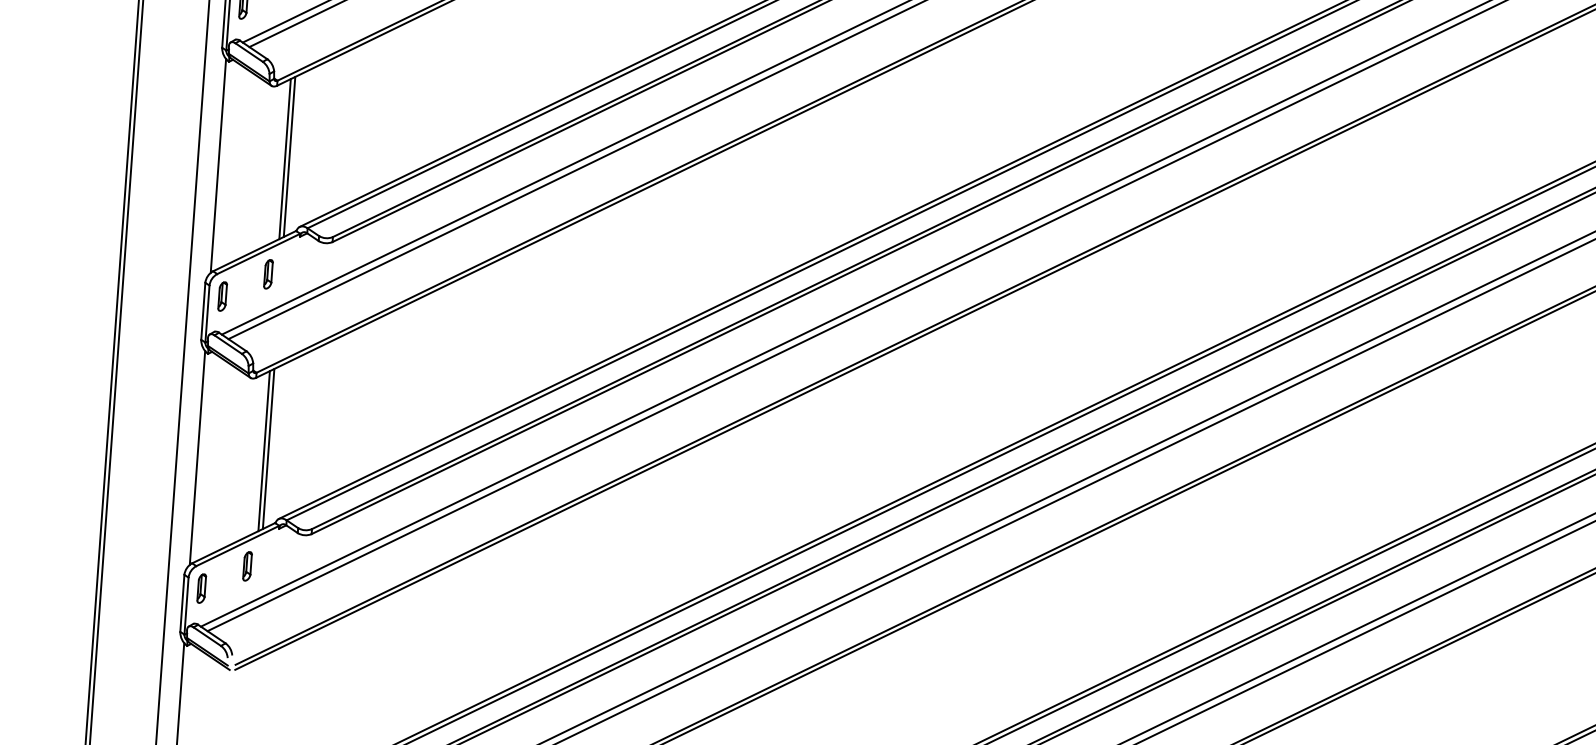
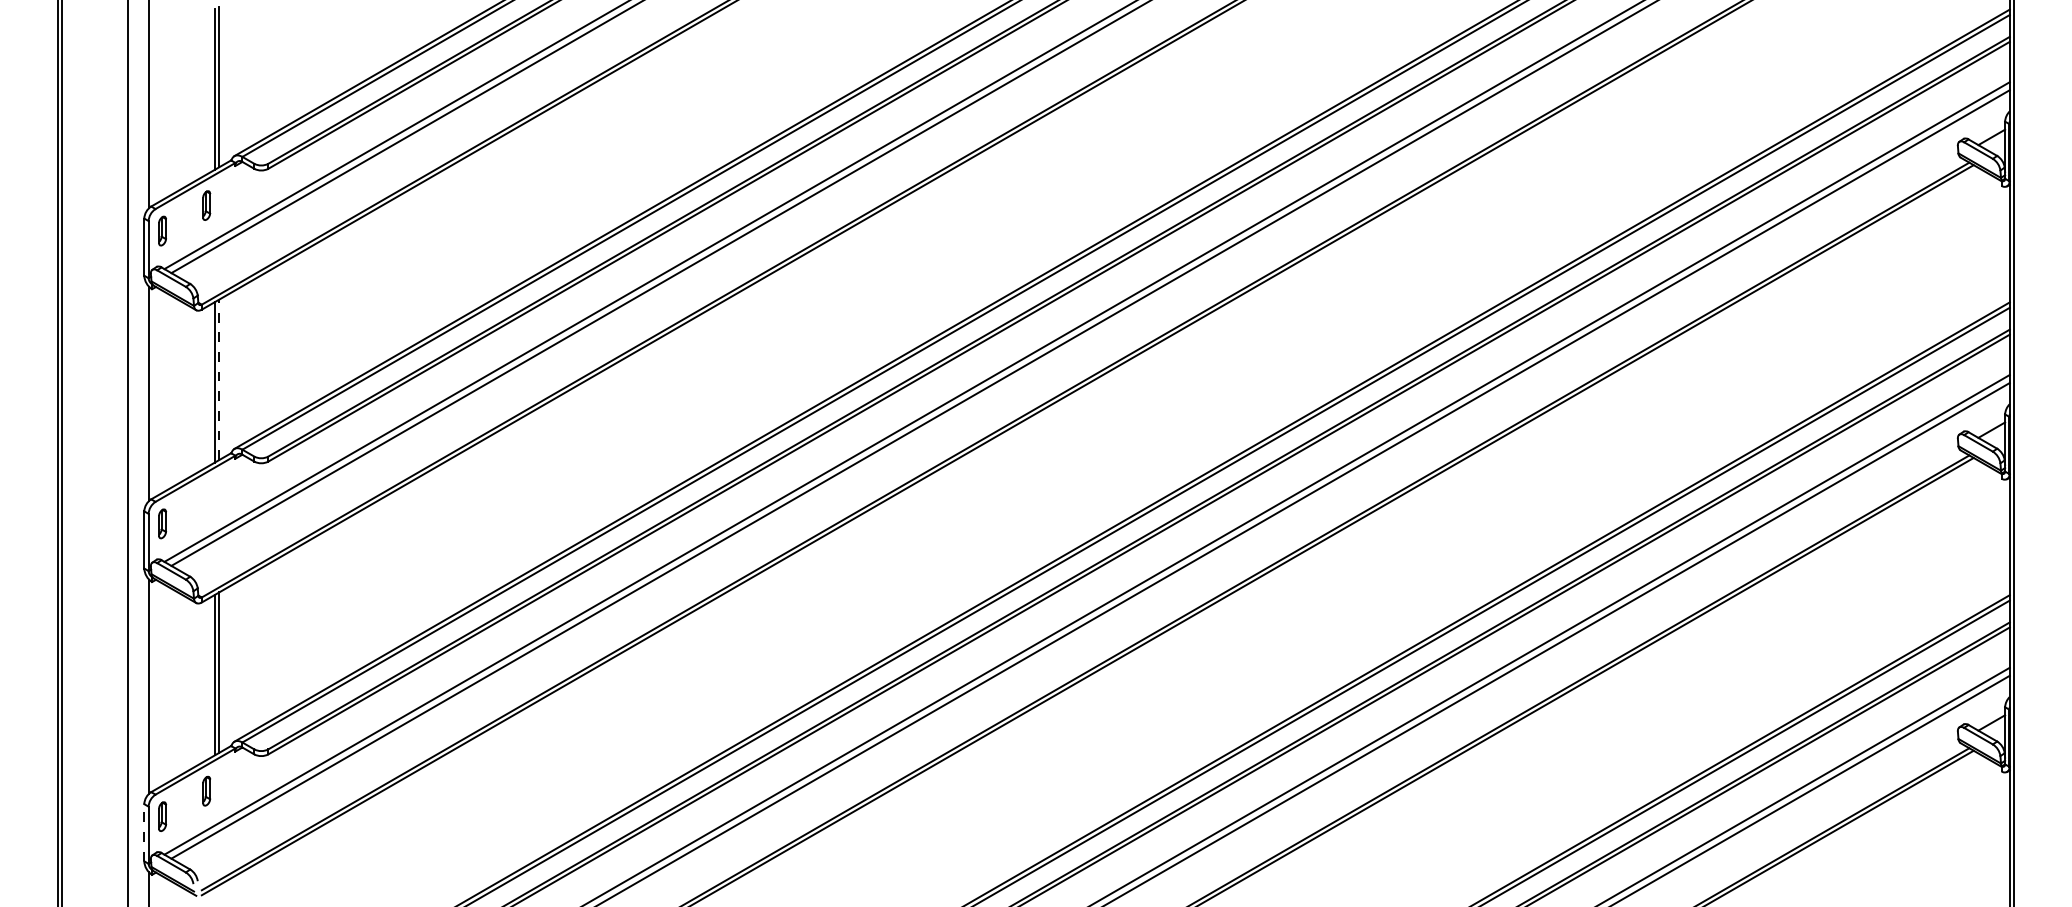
line: (289, 156) -> (219, 379), solid -> dashed
part: (268, 274) -> (206, 498), removed
line: (182, 603) -> (144, 832), solid -> dashed

